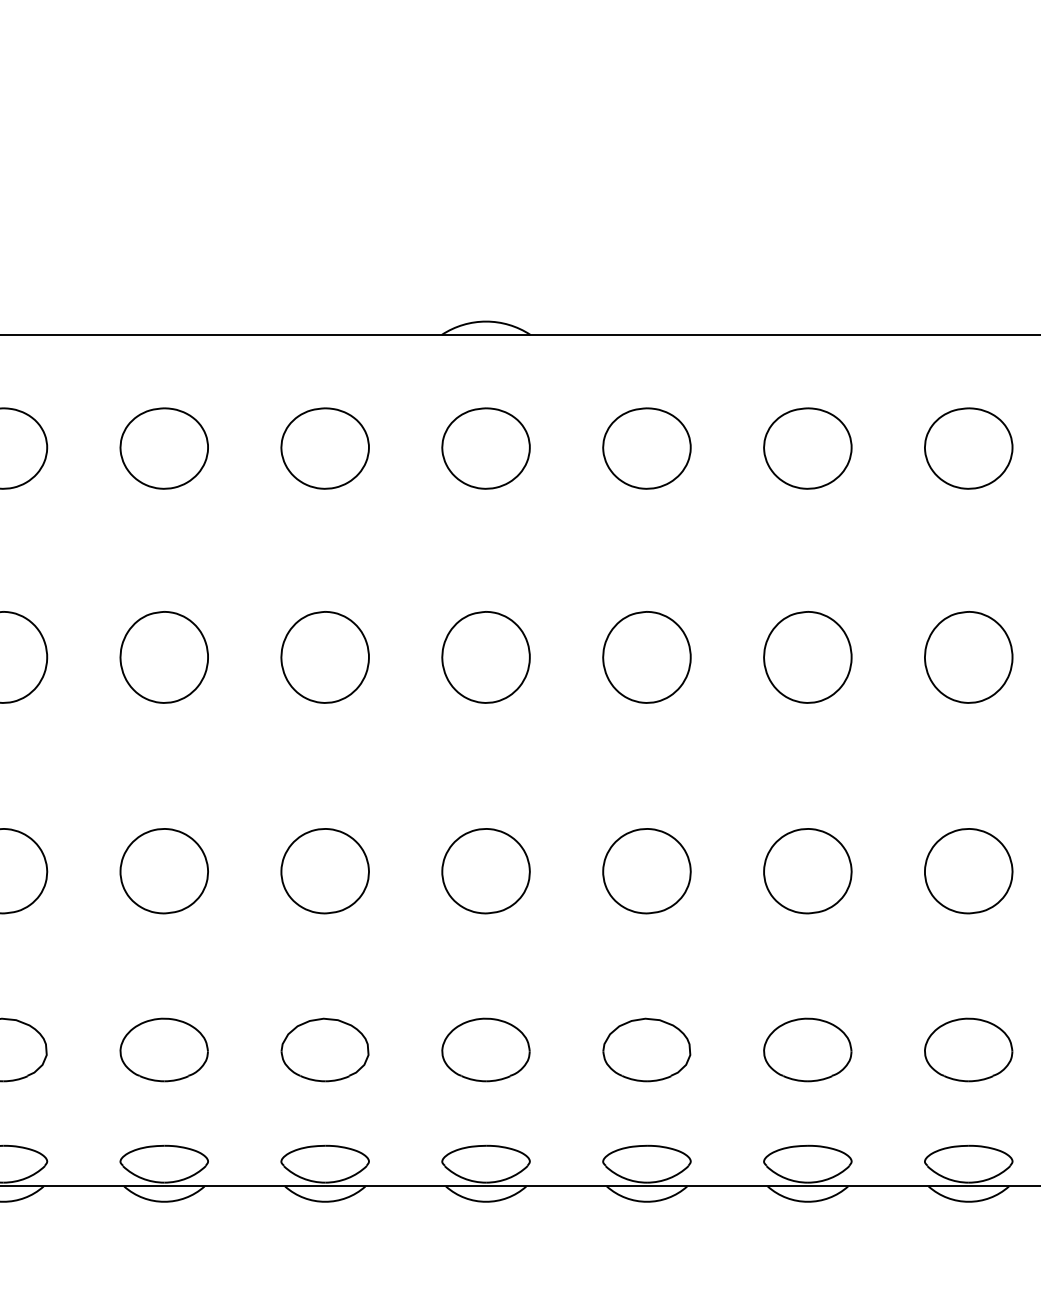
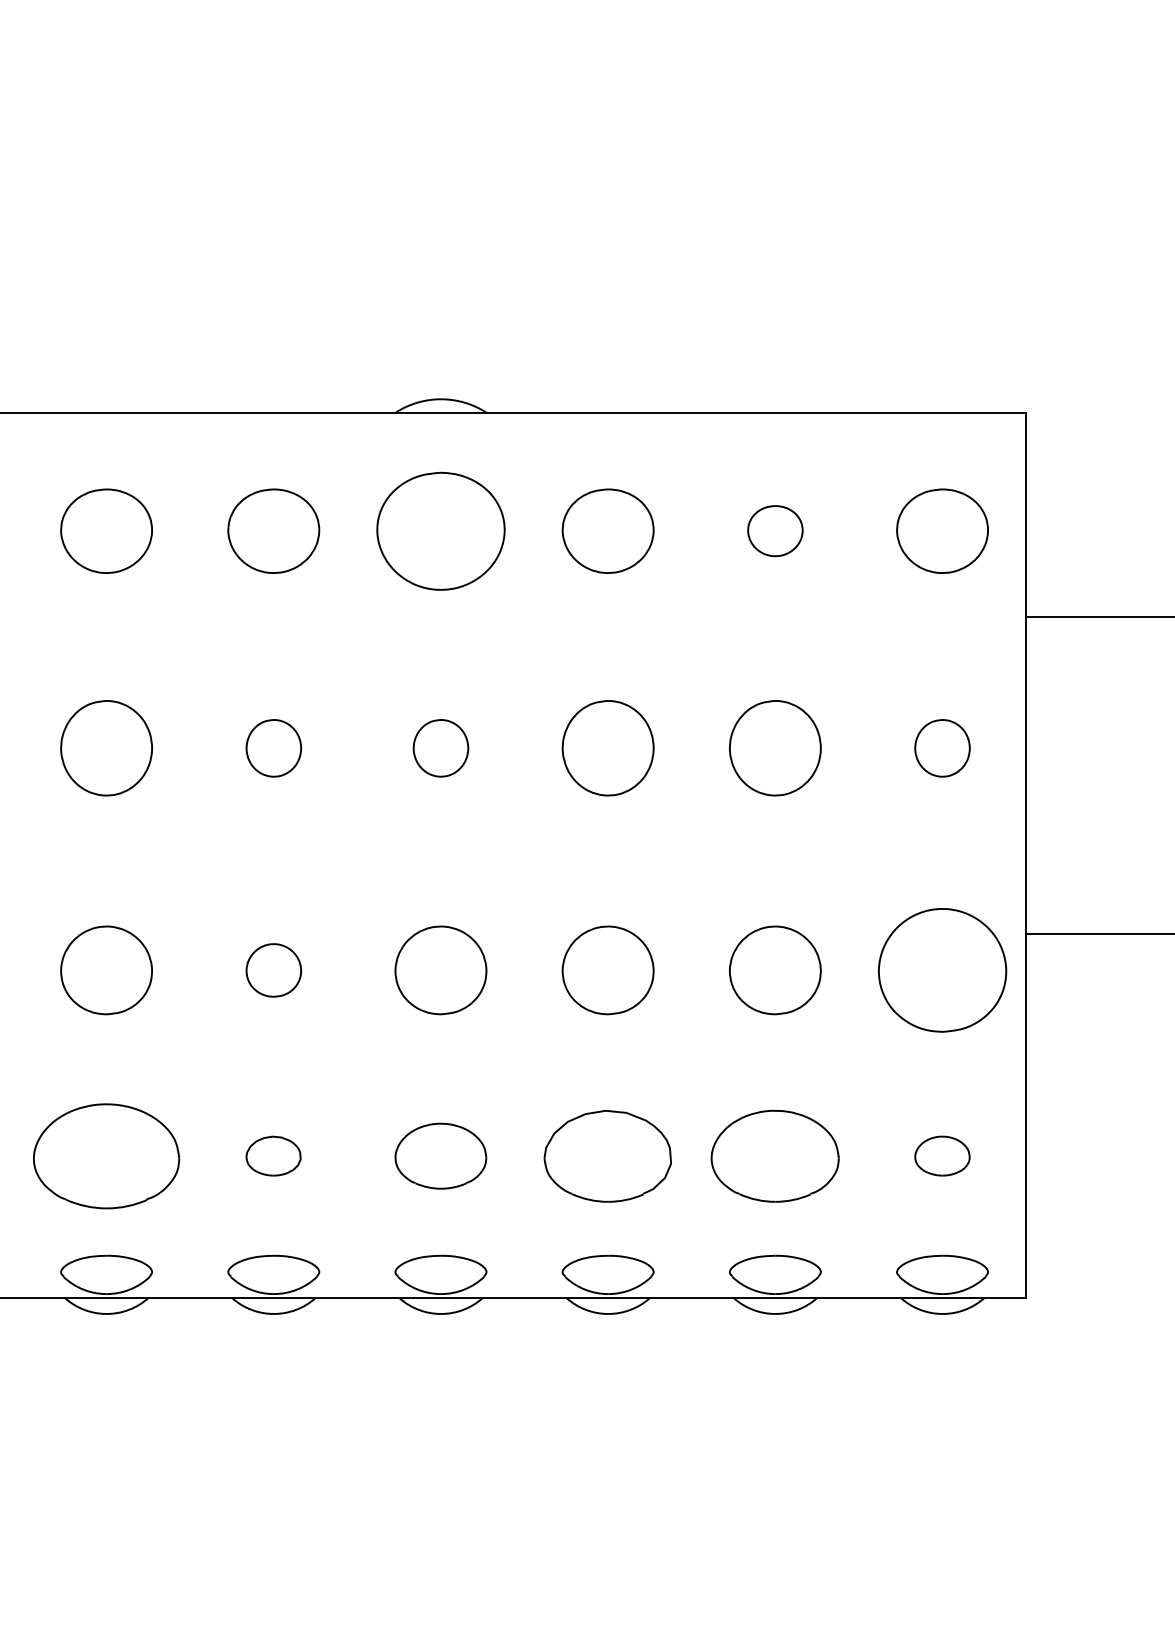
part: (485, 447) -> (440, 530), size x1.4
part: (807, 447) -> (775, 530), size x0.6
part: (324, 657) -> (273, 748), size x0.6
part: (485, 657) -> (440, 748), size x0.6
part: (968, 657) -> (942, 748), size x0.6
part: (324, 871) -> (273, 970), size x0.6
part: (968, 871) -> (942, 970), size x1.4
part: (164, 1049) -> (106, 1155), size x1.6
part: (324, 1049) -> (273, 1155), size x0.6
part: (647, 1049) -> (608, 1155), size x1.4
part: (807, 1049) -> (775, 1155), size x1.4
part: (968, 1049) -> (942, 1155), size x0.6

